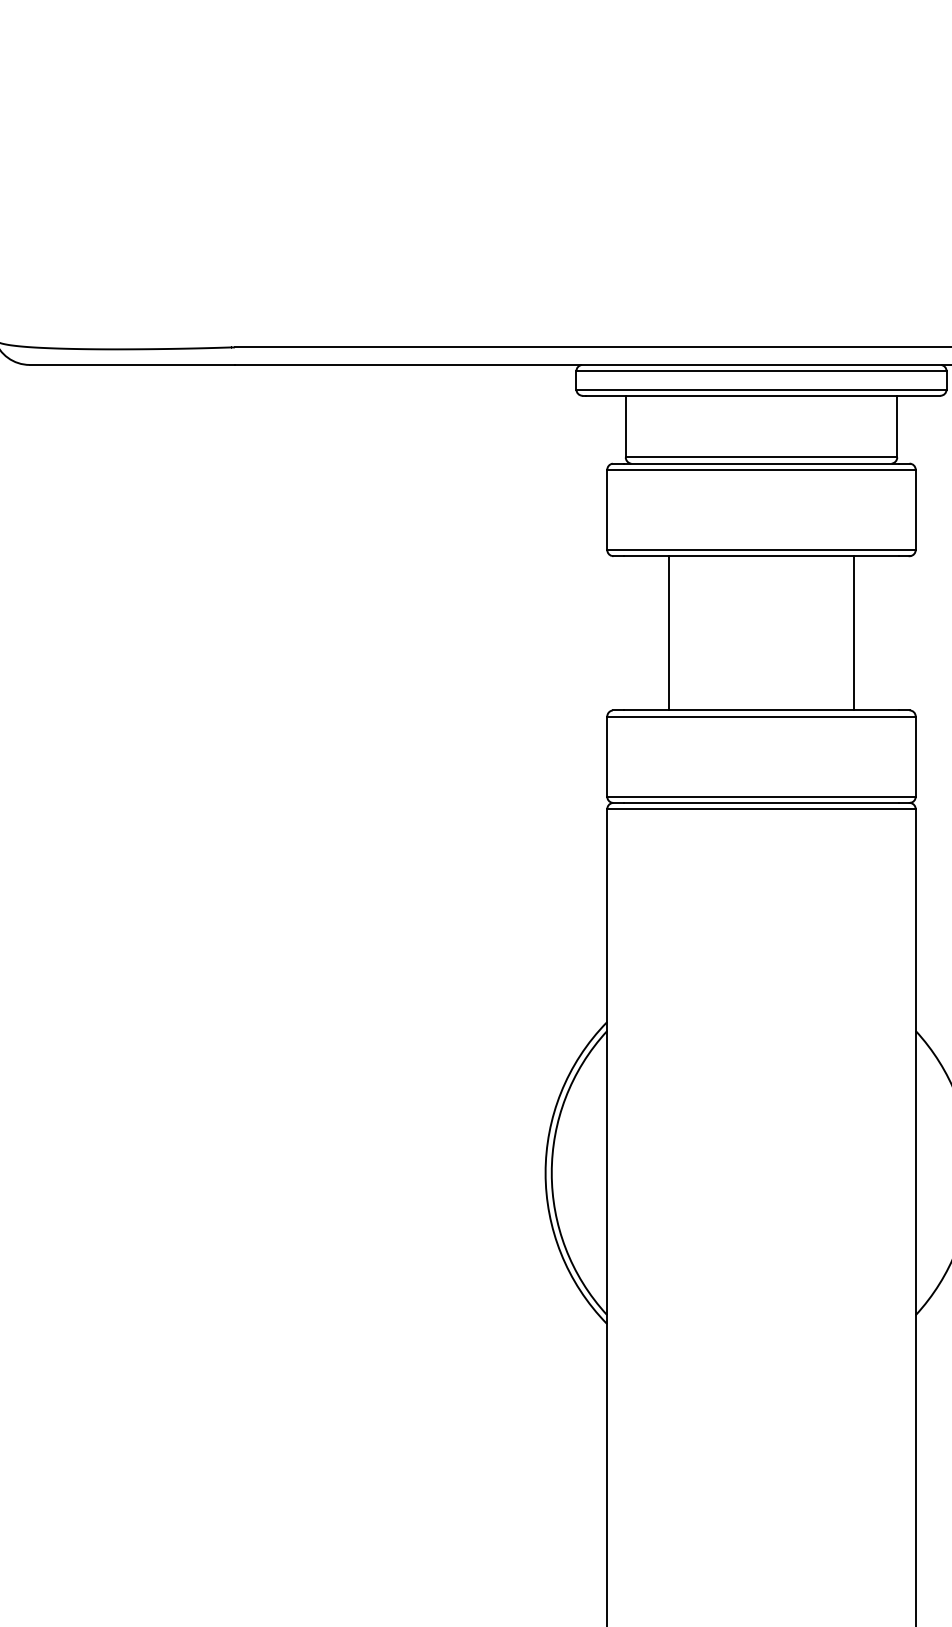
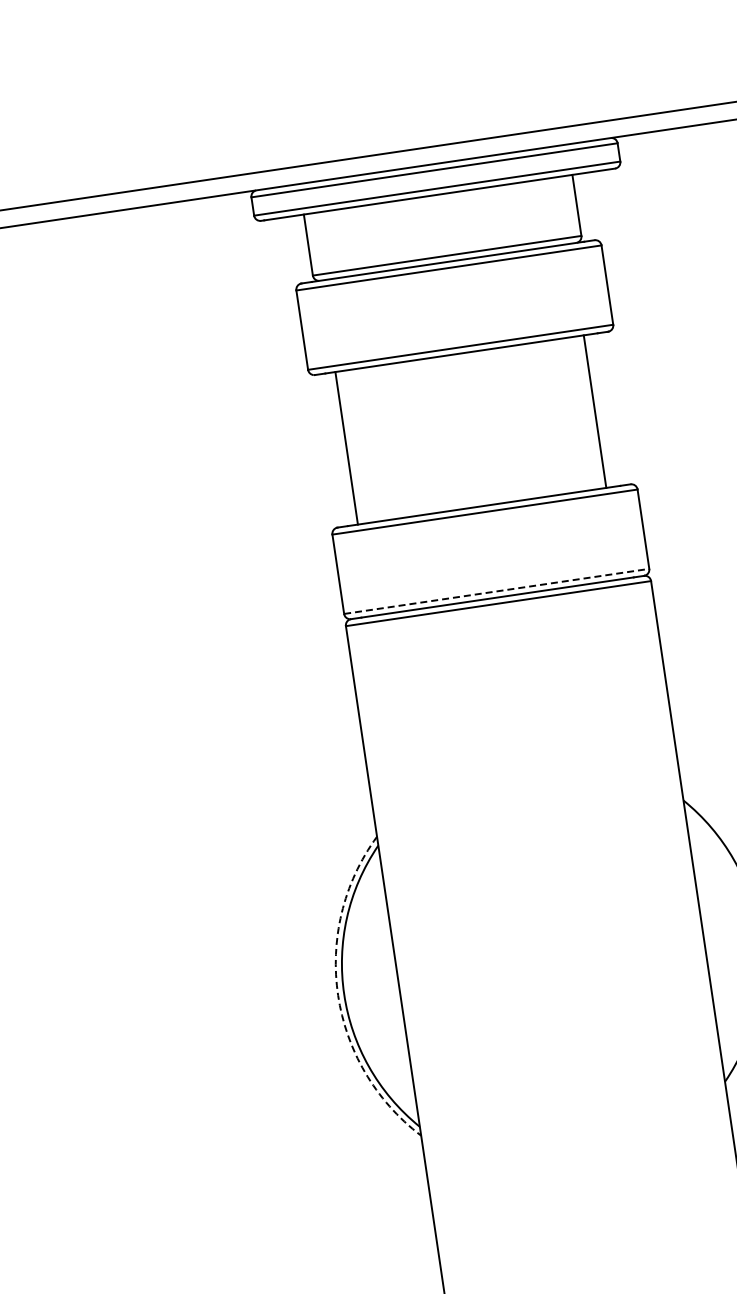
line: (668, 633) -> (346, 448), moved
line: (854, 633) -> (595, 411), moved
line: (762, 796) -> (497, 590), solid -> dashed
arc: (545, 1173) -> (338, 995), solid -> dashed

